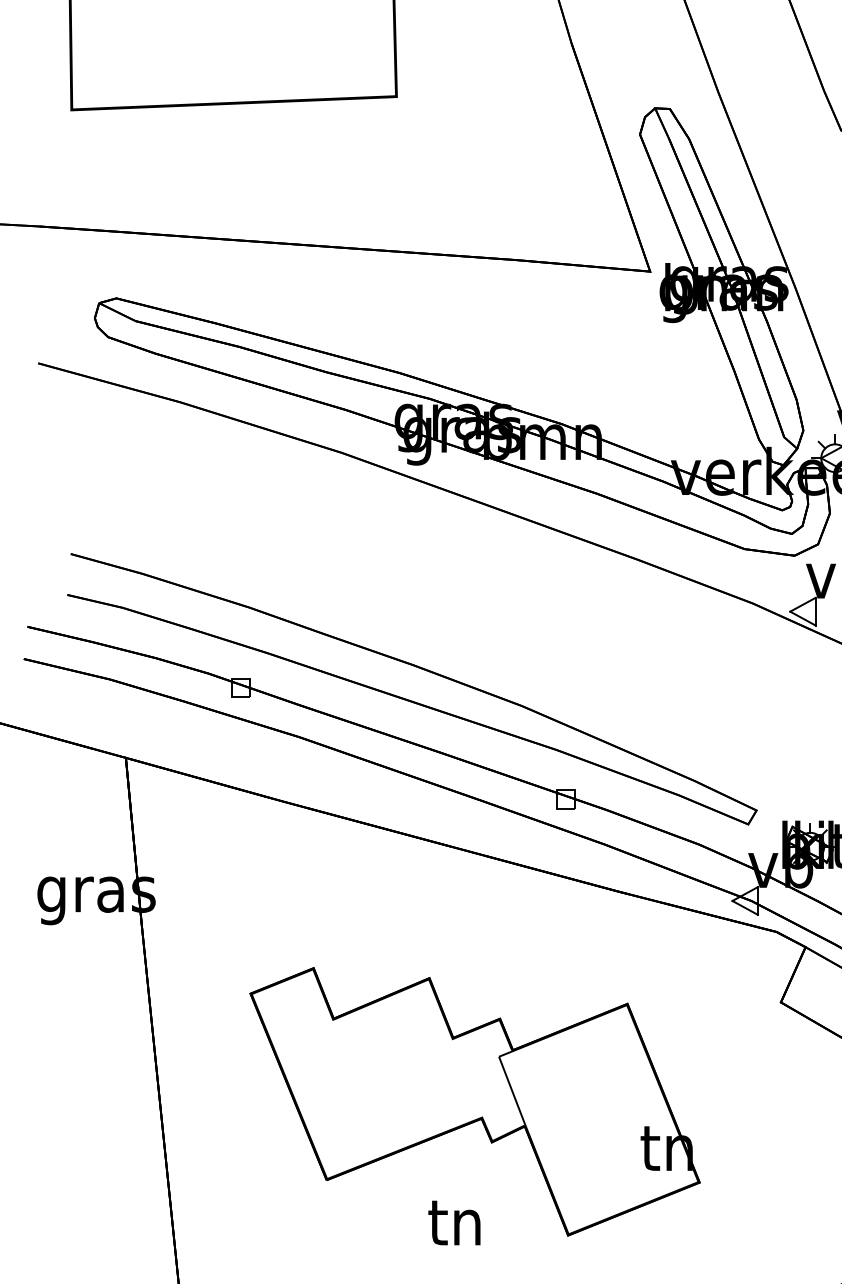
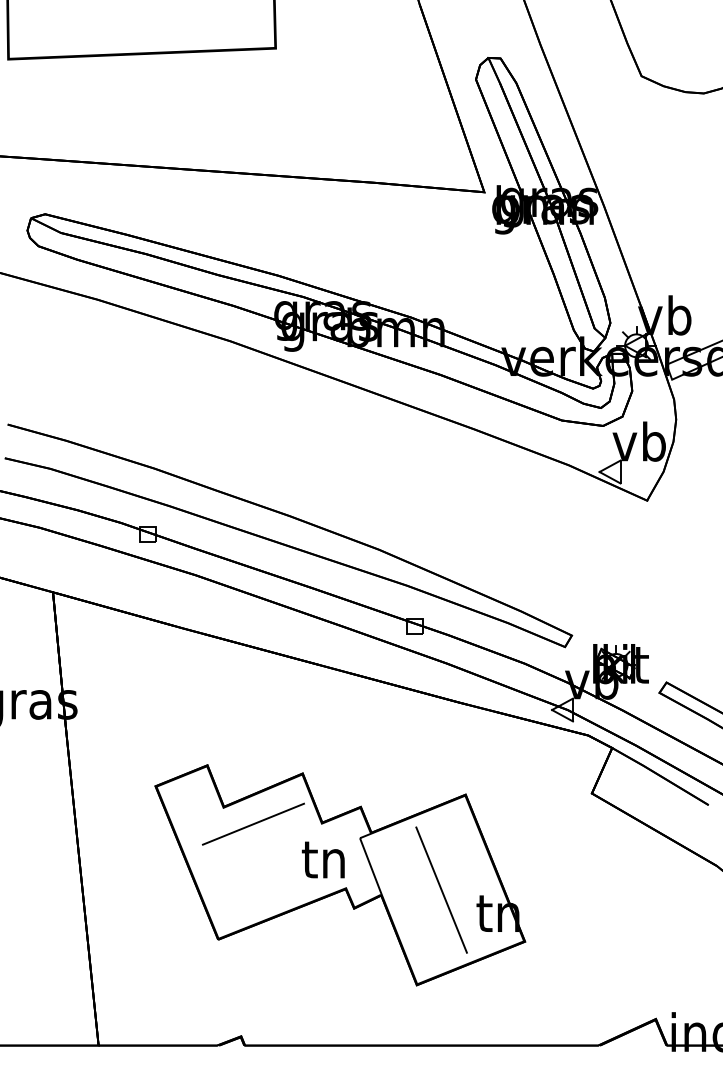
line: (369, 1038) -> (253, 823), added
line: (598, 1119) -> (441, 889), added
text: (453, 1222) -> (322, 859), moved

